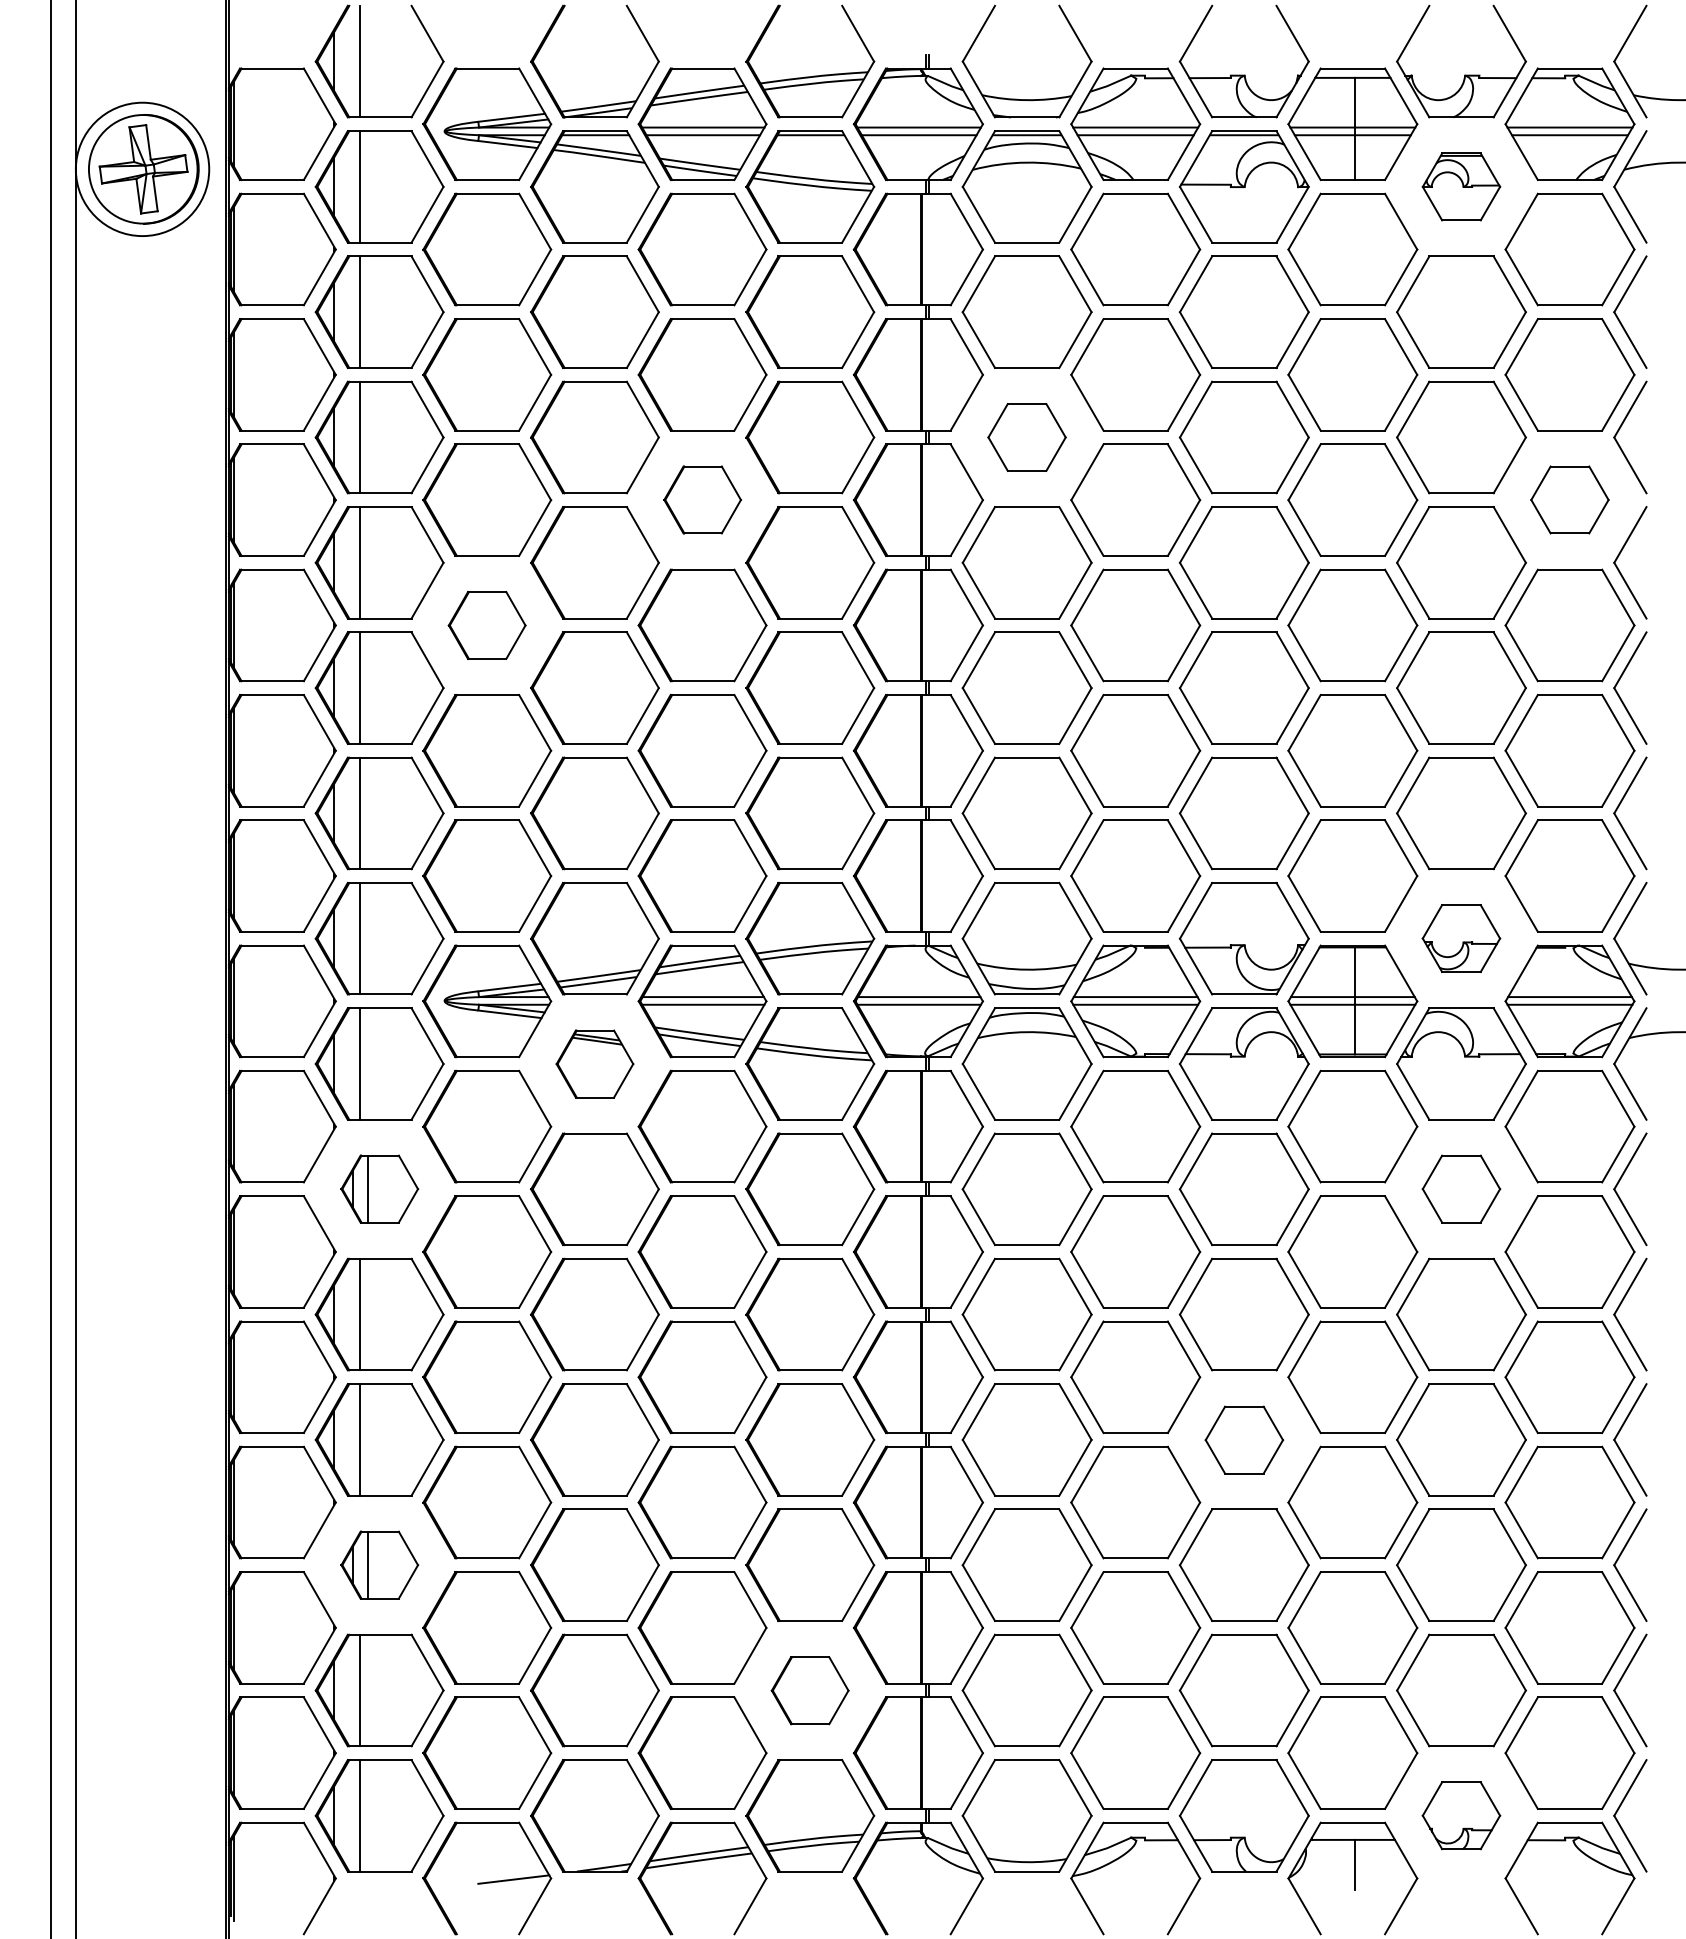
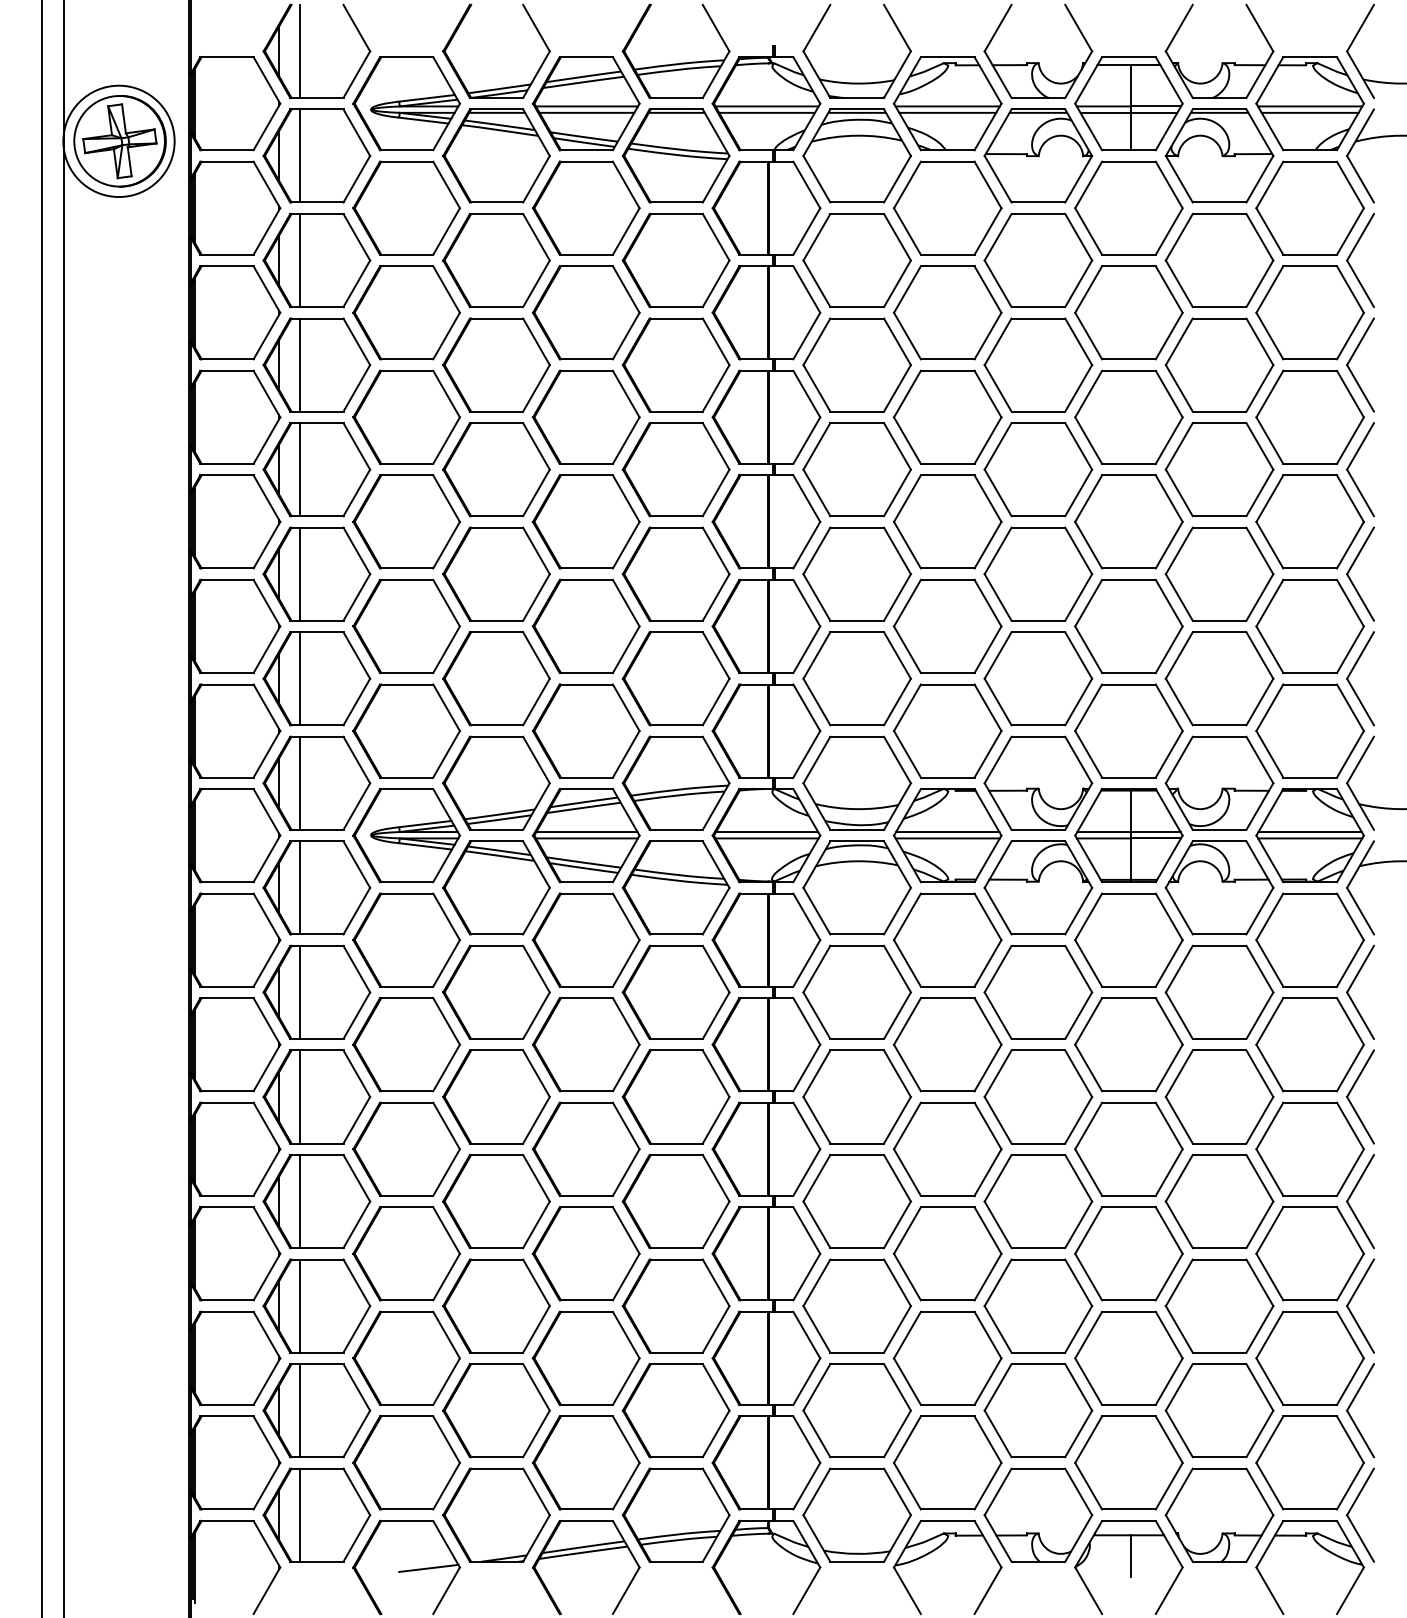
part: (1461, 186) -> (1219, 155), size x1.67
part: (1026, 436) -> (856, 364), size x1.67
part: (702, 499) -> (586, 416), size x1.67
part: (1569, 499) -> (1309, 416), size x1.67
part: (487, 624) -> (406, 521), size x1.67
part: (1461, 937) -> (1219, 782), size x1.67
part: (594, 1063) -> (496, 887), size x1.67
part: (379, 1188) -> (316, 991), size x1.67
part: (1461, 1188) -> (1219, 991), size x1.67
part: (1244, 1439) -> (1038, 1201), size x1.67
part: (379, 1564) -> (316, 1305), size x1.67
part: (809, 1690) -> (675, 1410), size x1.67
part: (1461, 1814) -> (1219, 1514), size x1.67

